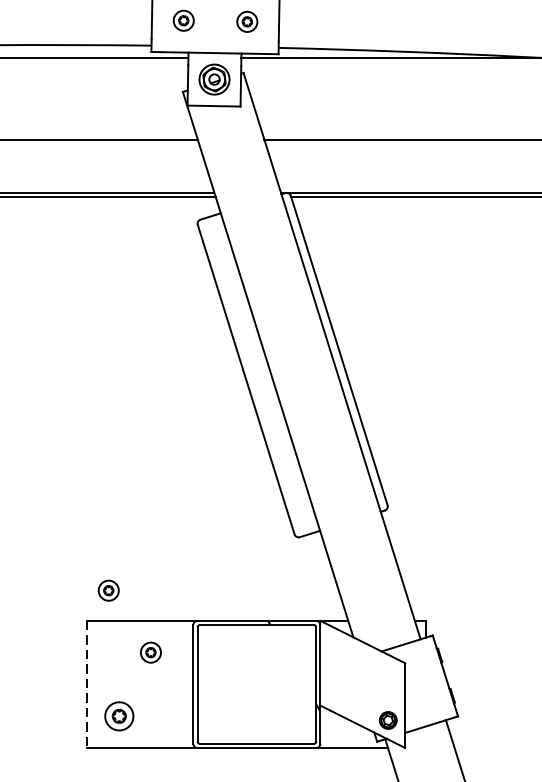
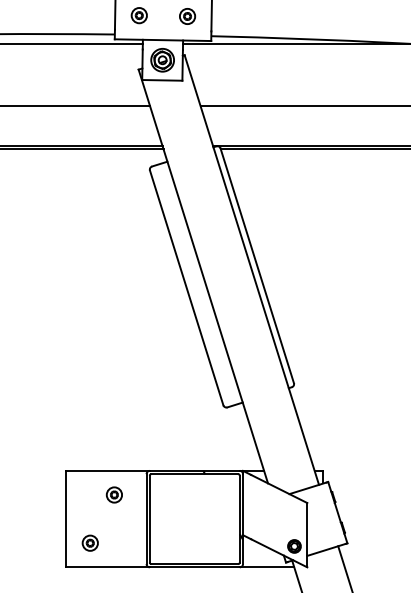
part: (107, 590) -> (81, 447), removed
line: (87, 684) -> (66, 519), dashed -> solid
part: (118, 715) -> (89, 542), size x0.71

